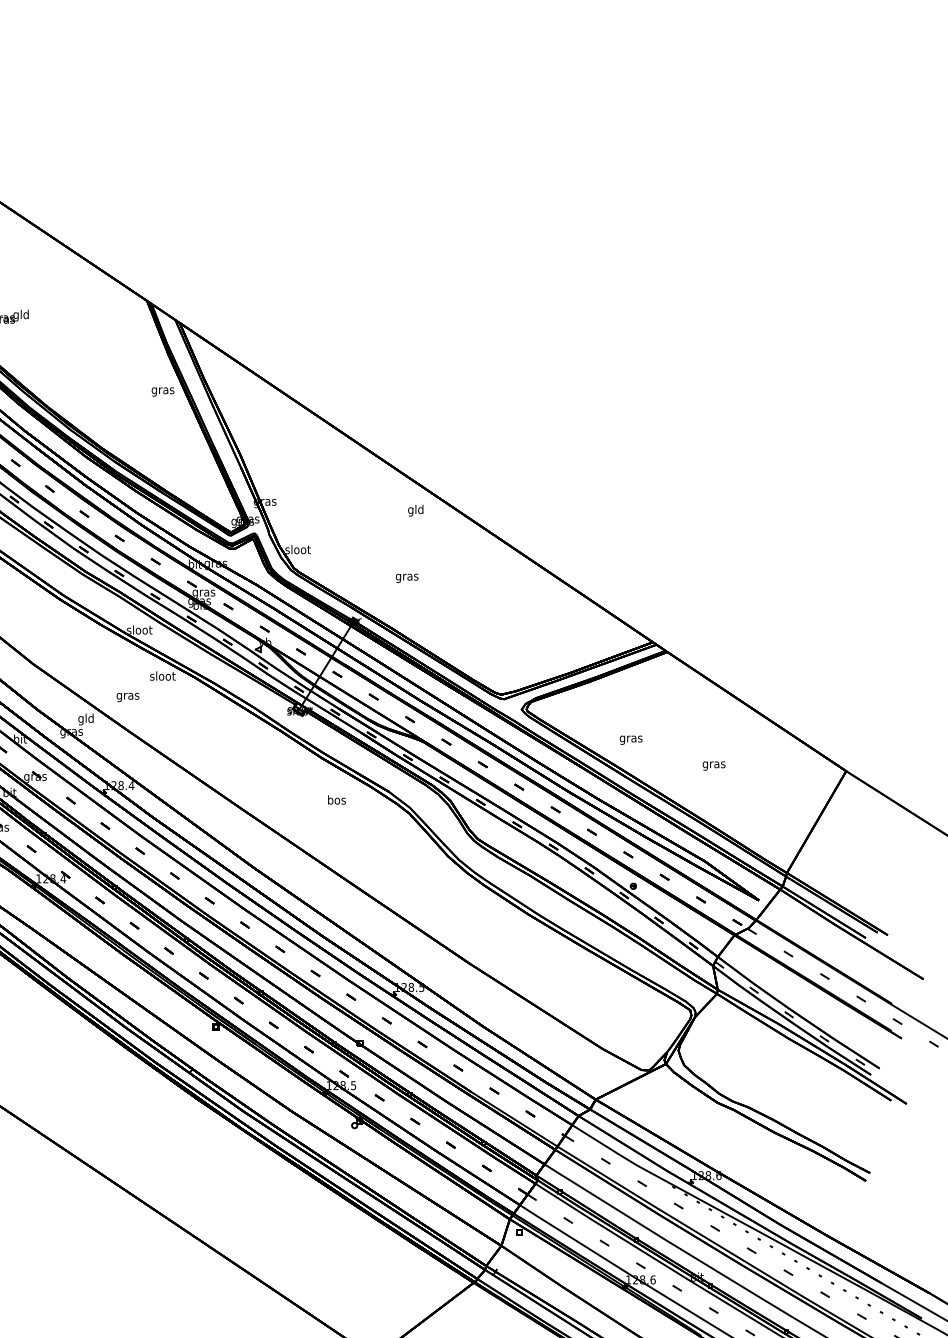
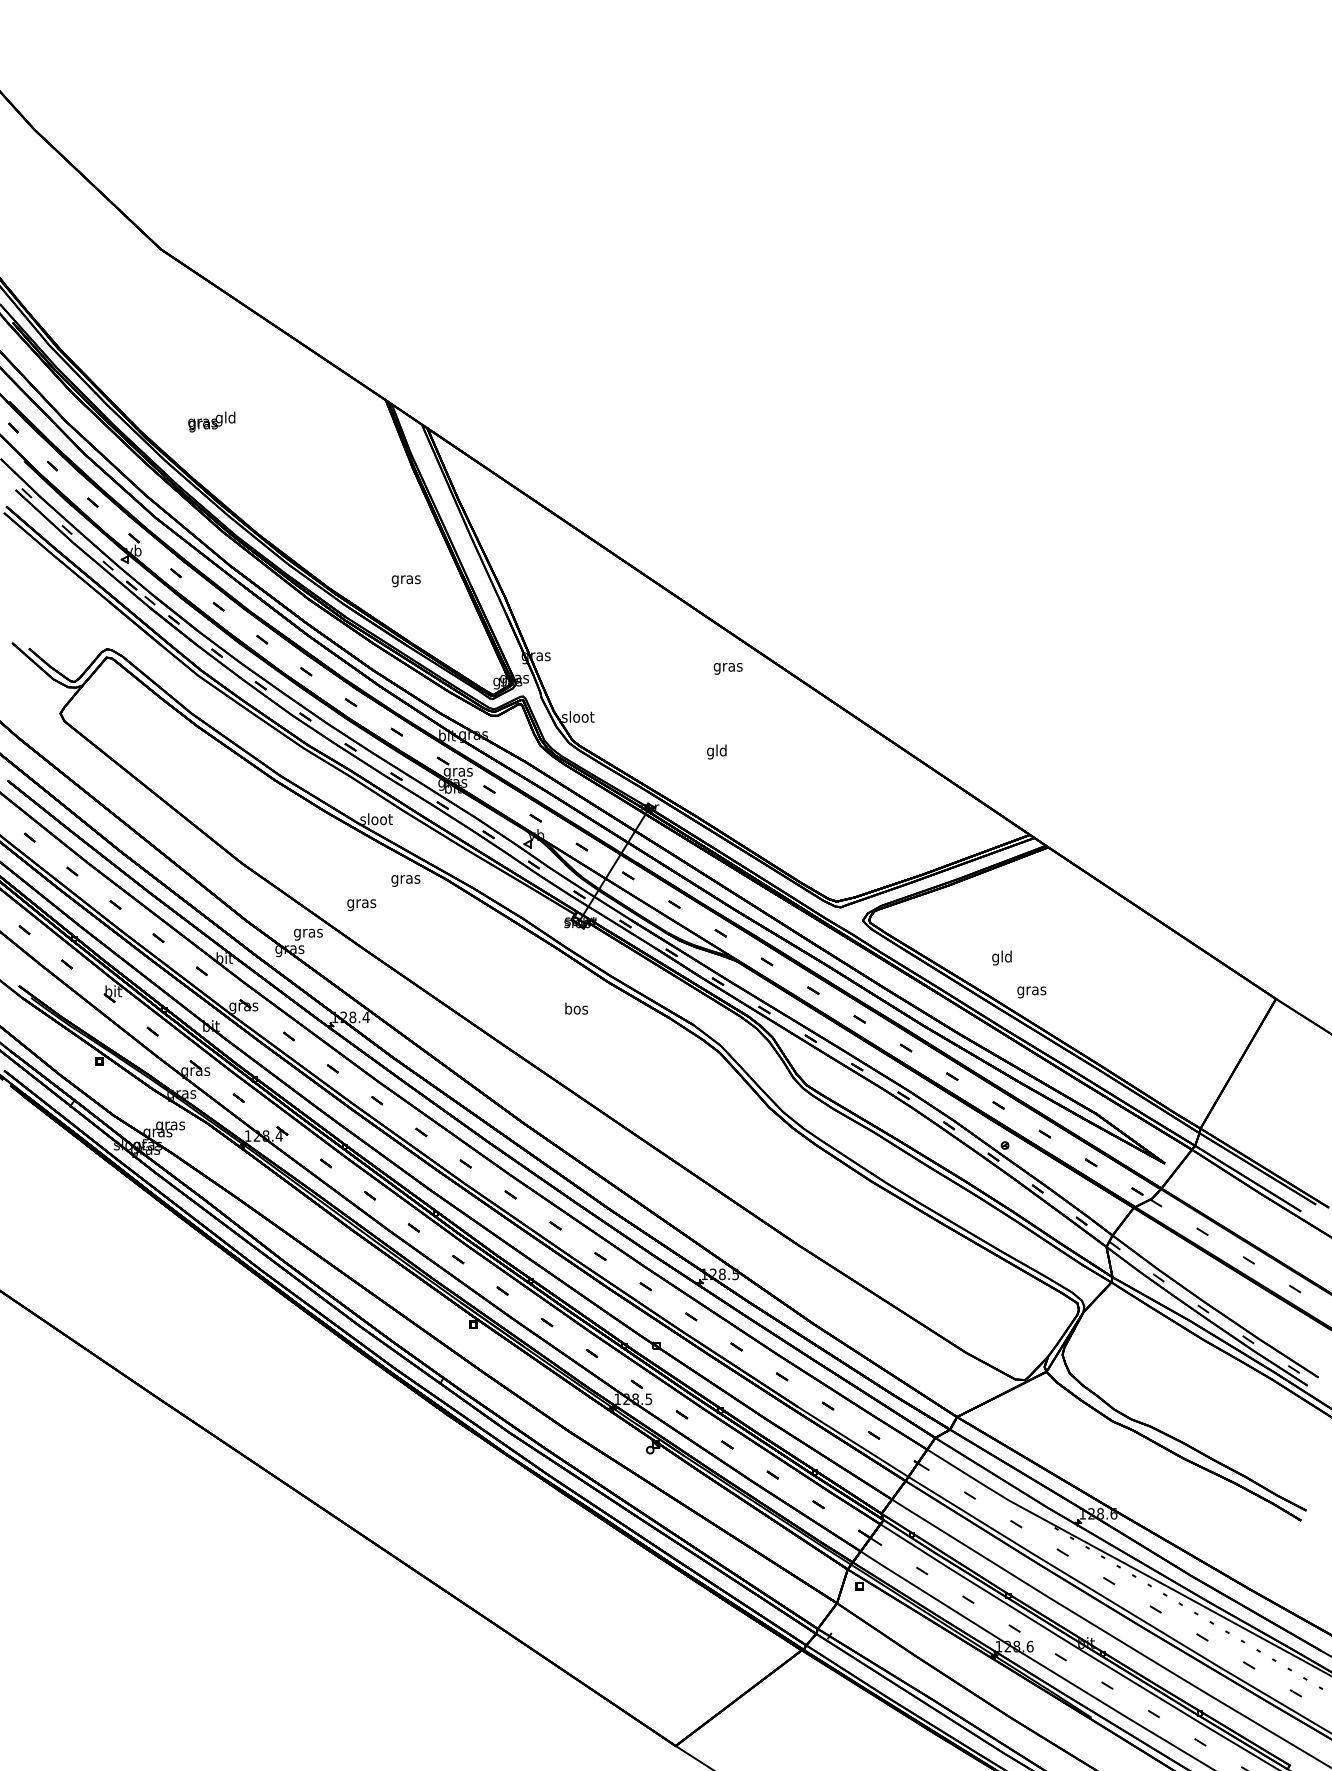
text: (162, 392) -> (405, 581), moved
text: (415, 510) -> (727, 666), gld -> gras
text: (406, 576) -> (716, 751), gras -> gld
text: (162, 677) -> (405, 879), sloot -> gras
text: (86, 718) -> (308, 932), gld -> gras
text: (630, 738) -> (1001, 957), gras -> gld
text: (713, 766) -> (1031, 992), moved
text: (336, 799) -> (576, 1008), moved

